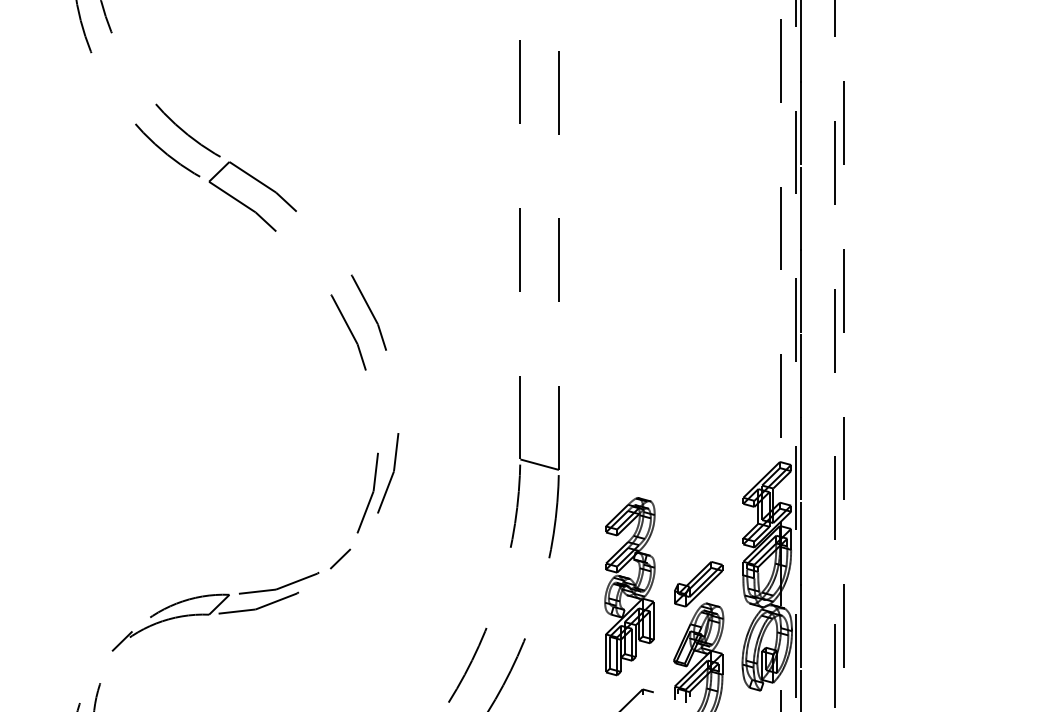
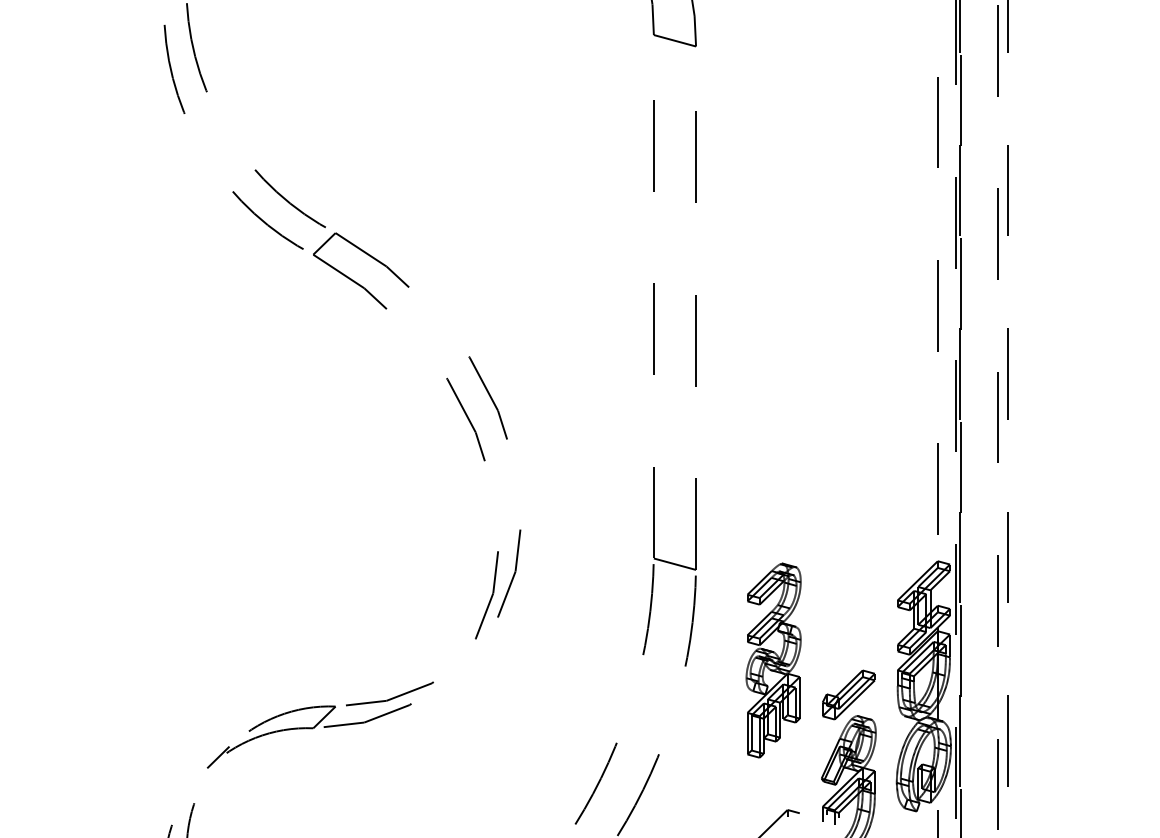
line: (339, 559) -> (456, 667), removed
part: (629, 586) -> (773, 660), moved

